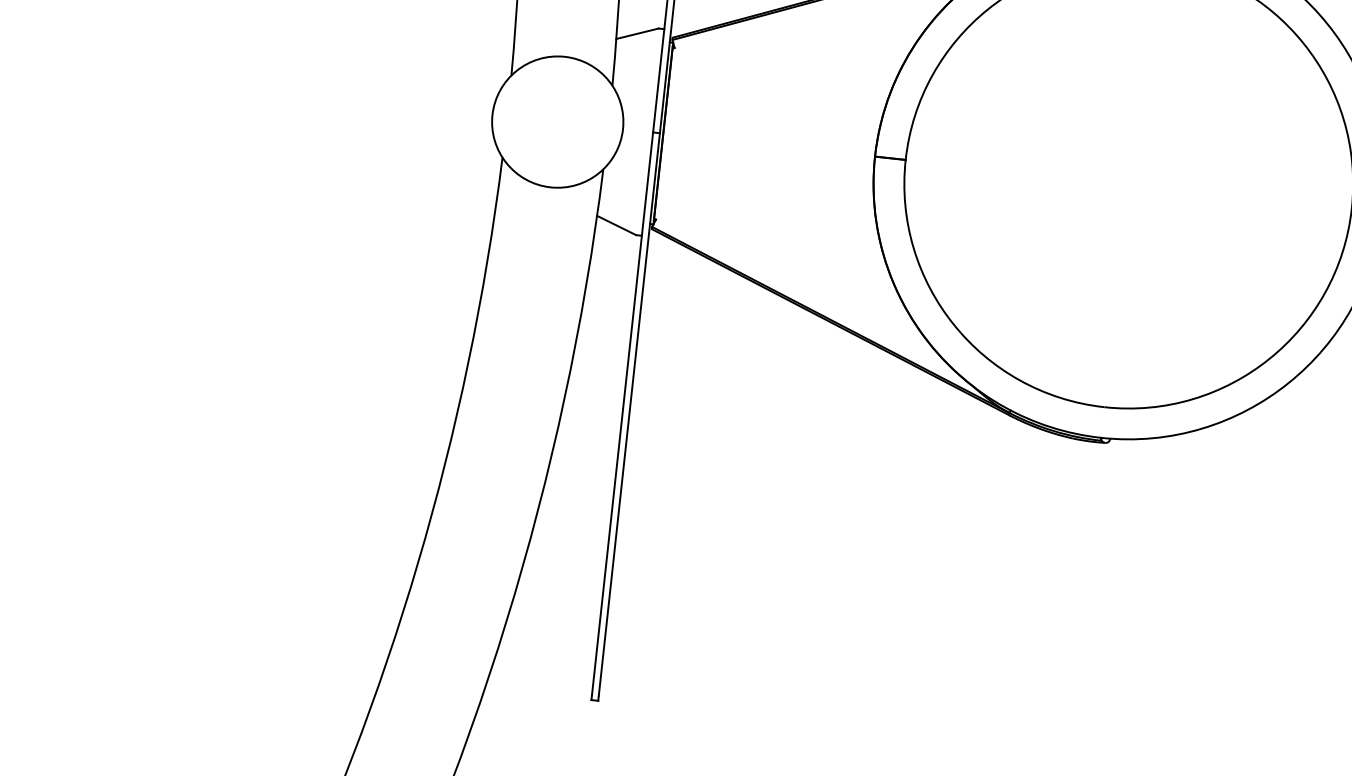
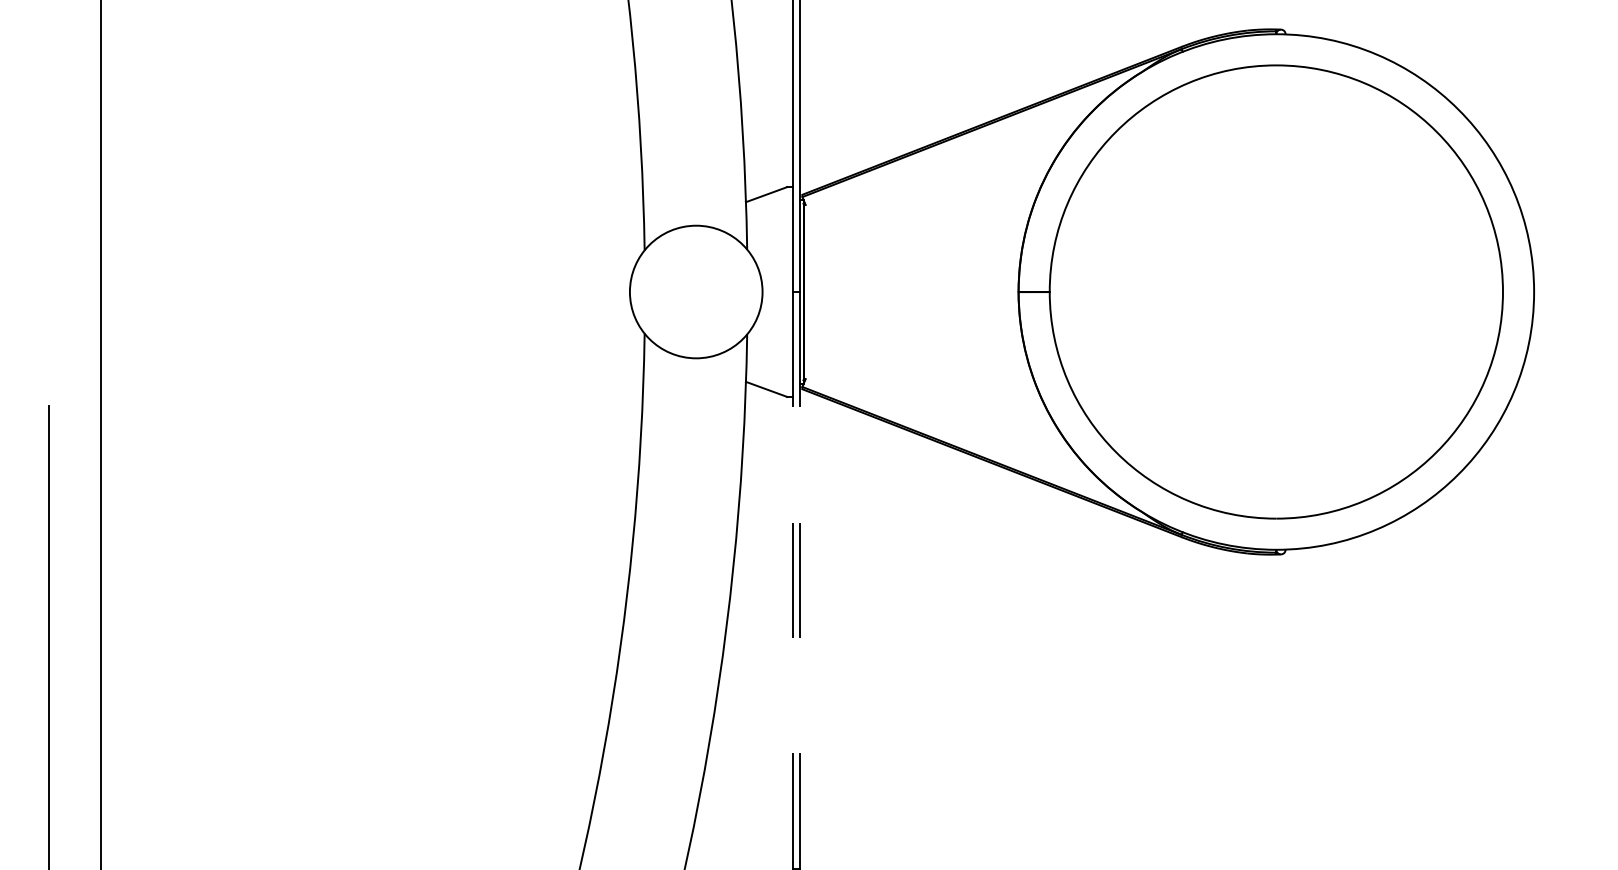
line: (622, 413) -> (793, 577), solid -> dashed
line: (629, 414) -> (800, 577), solid -> dashed

